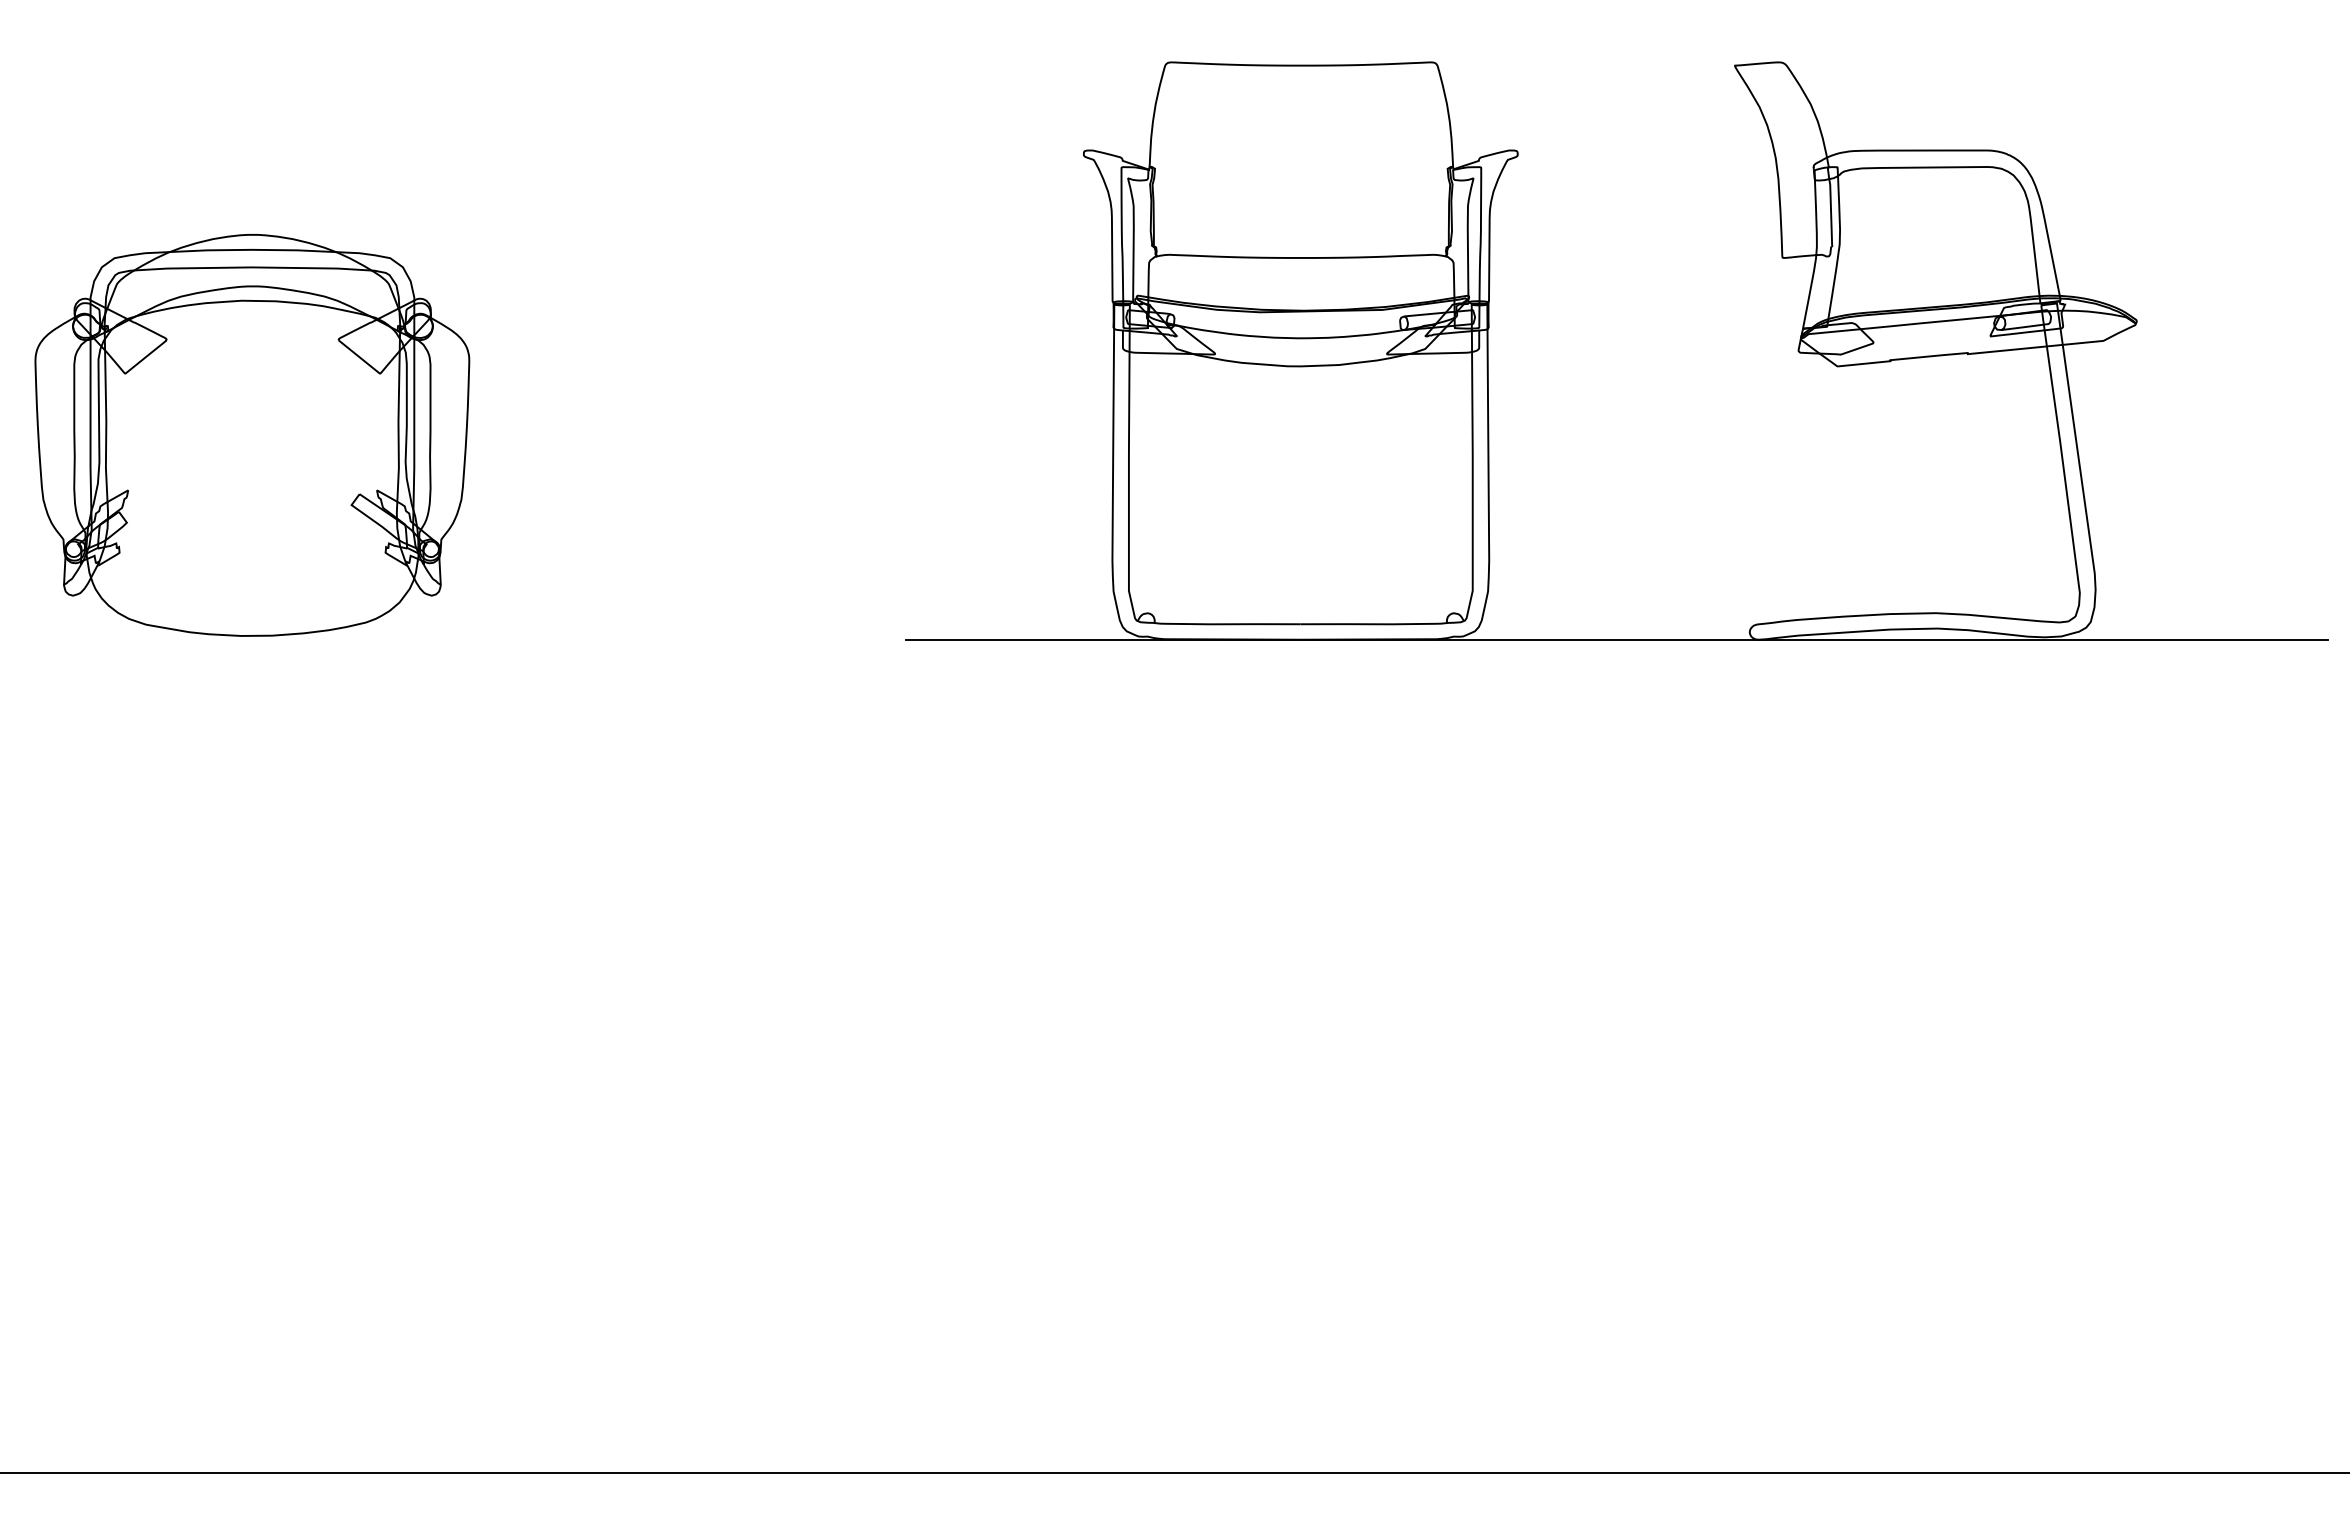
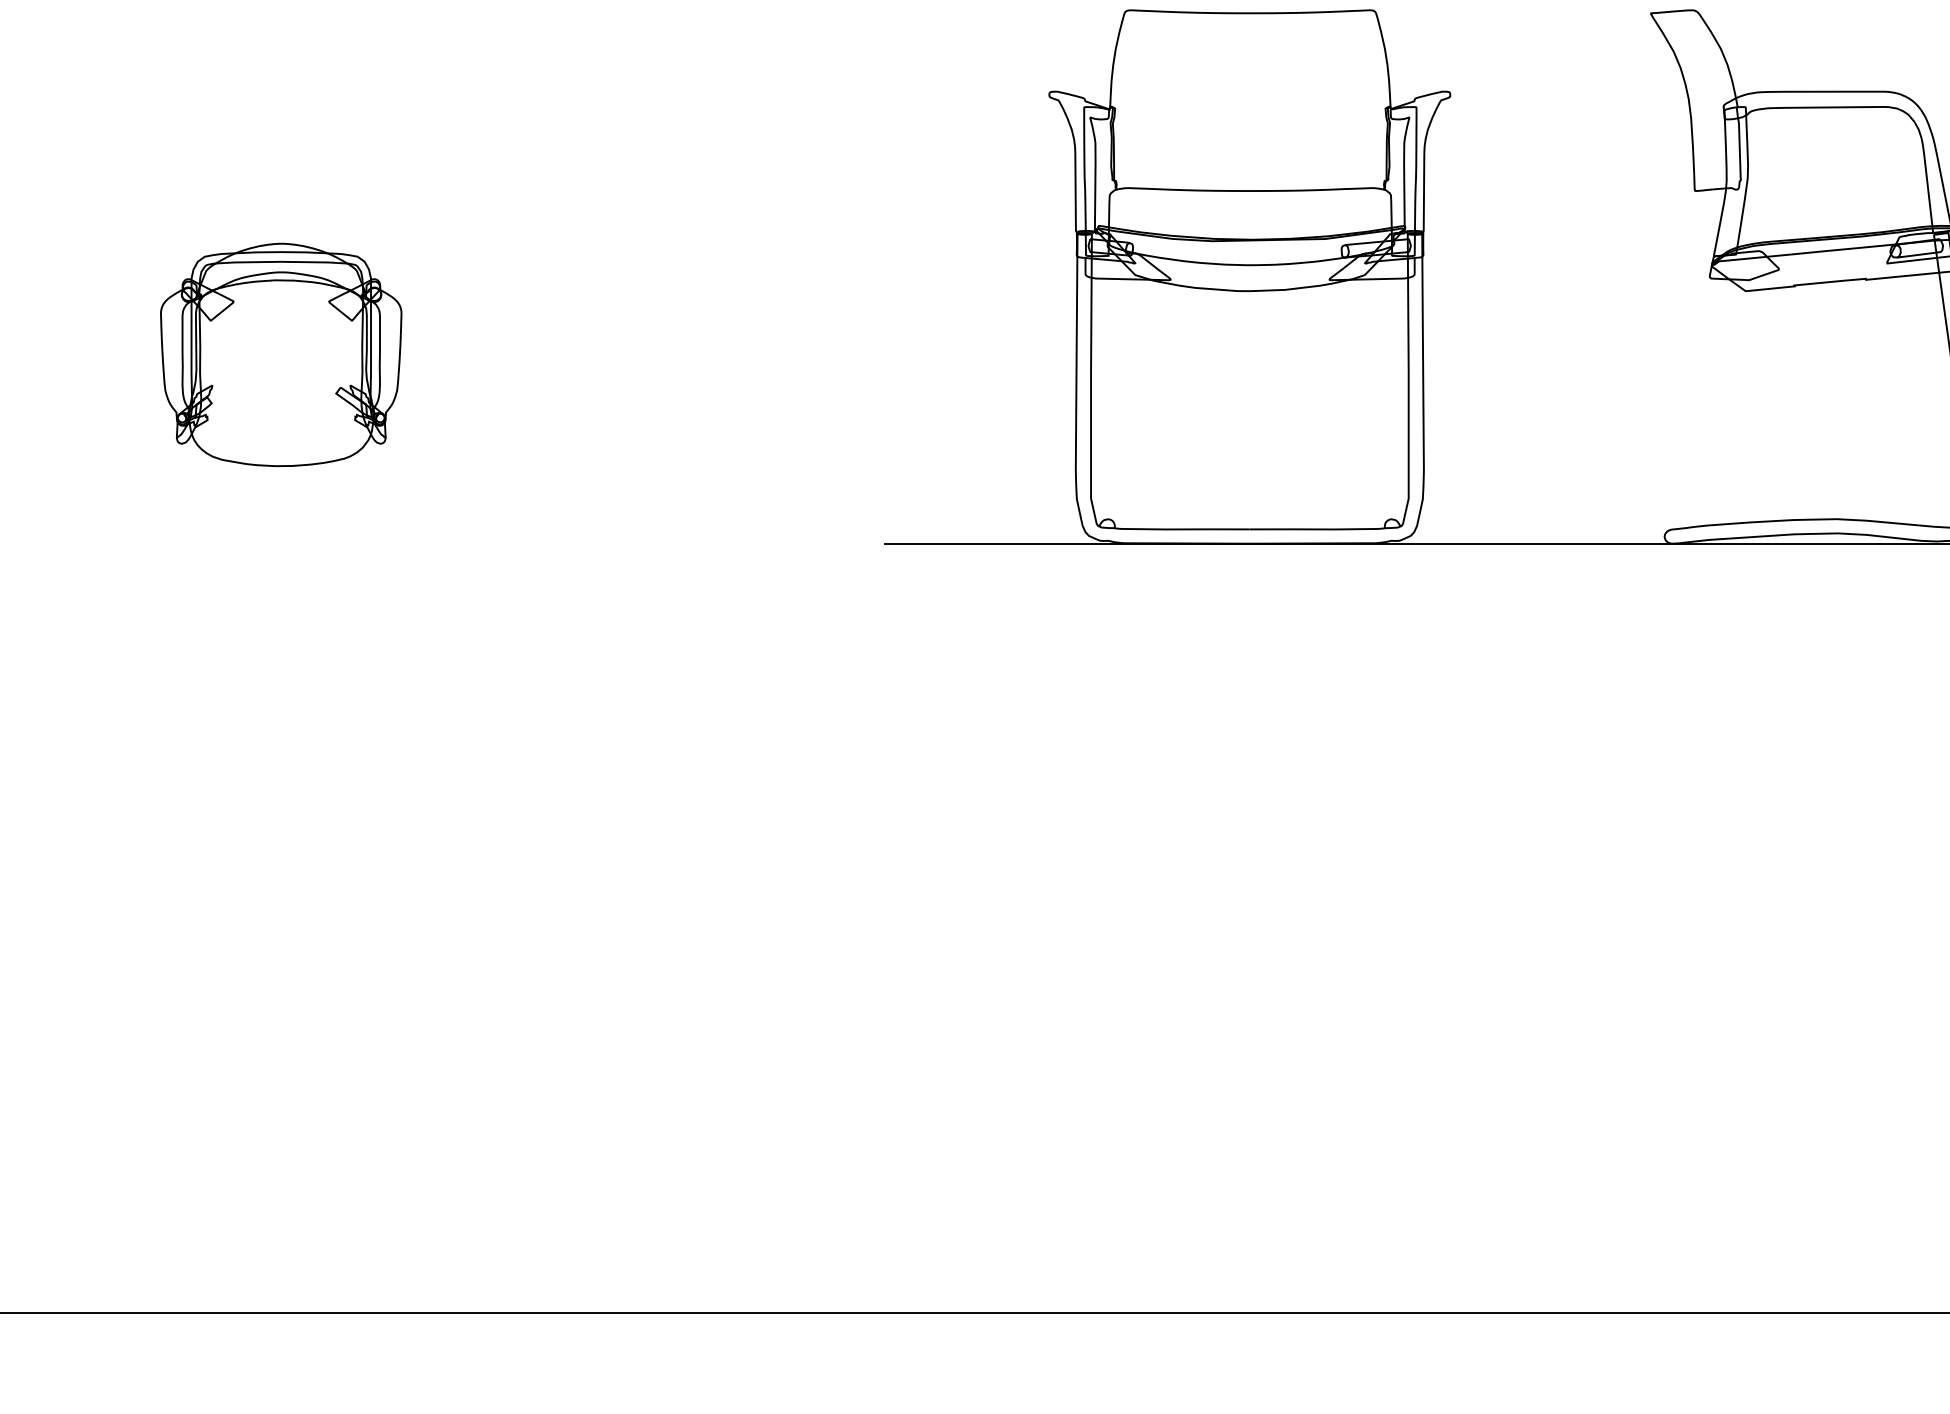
part: (252, 435) -> (281, 355), size x0.6

